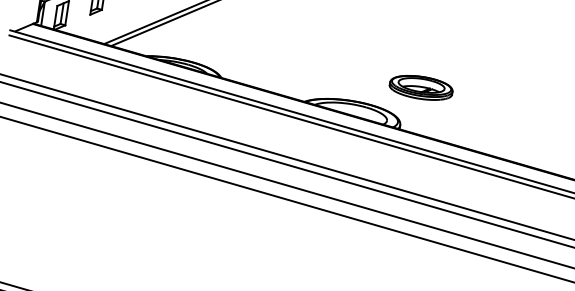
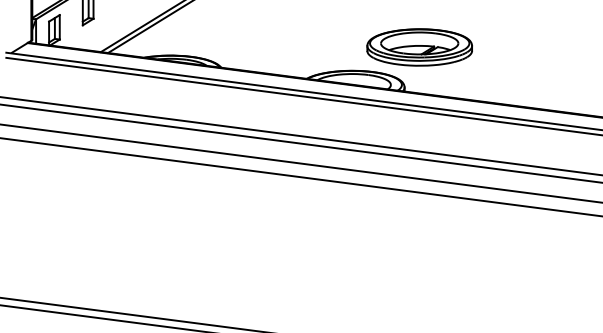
part: (421, 87) -> (419, 47), size x1.67

